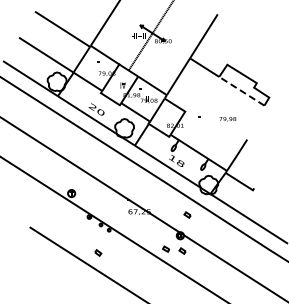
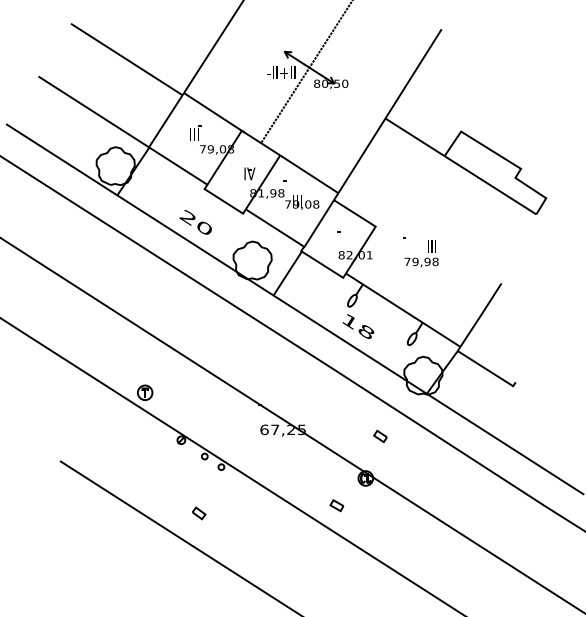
line: (241, 90) -> (489, 183), dashed -> solid
text: (227, 119) -> (420, 262), moved
part: (182, 250) -> (370, 508), removed

